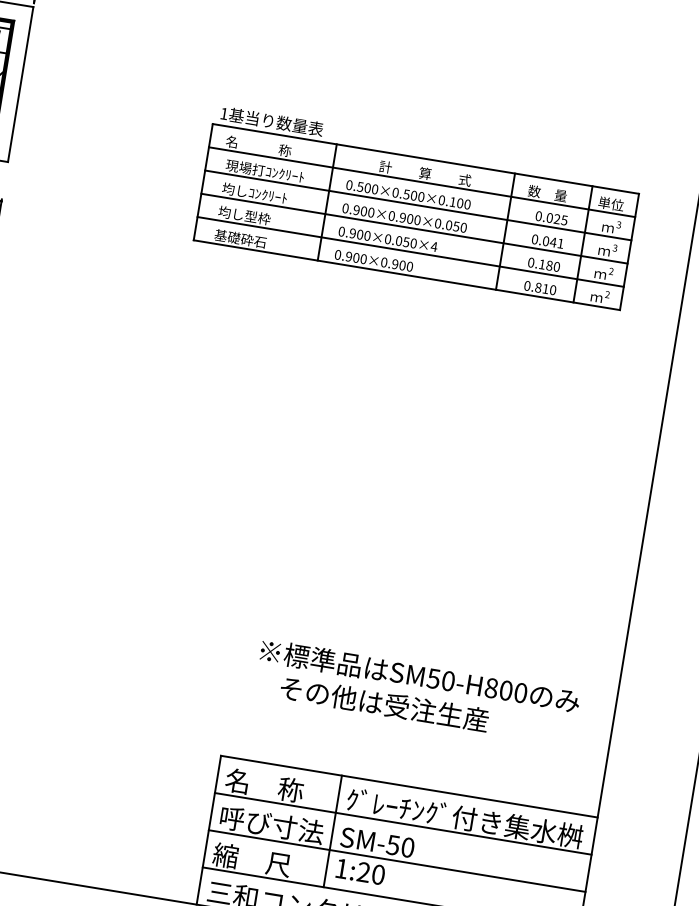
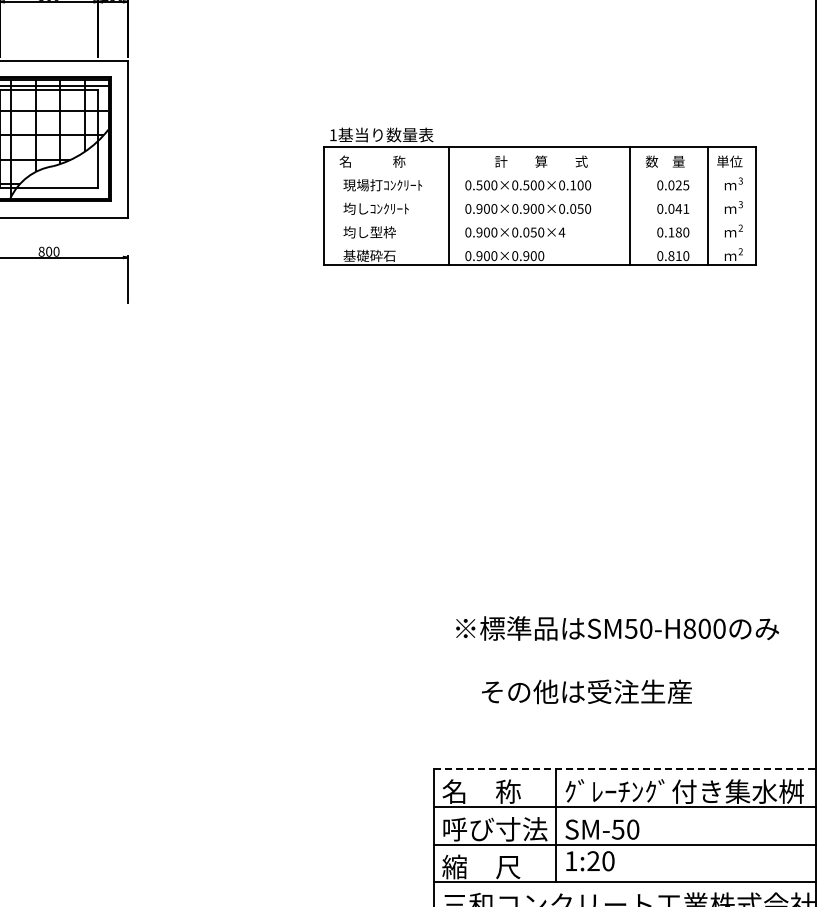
line: (422, 181) -> (539, 170), removed
line: (418, 205) -> (539, 194), removed
line: (414, 228) -> (539, 217), removed
line: (410, 252) -> (539, 241), removed
text: (420, 676) -> (617, 628), moved
line: (409, 786) -> (624, 769), solid -> dashed

